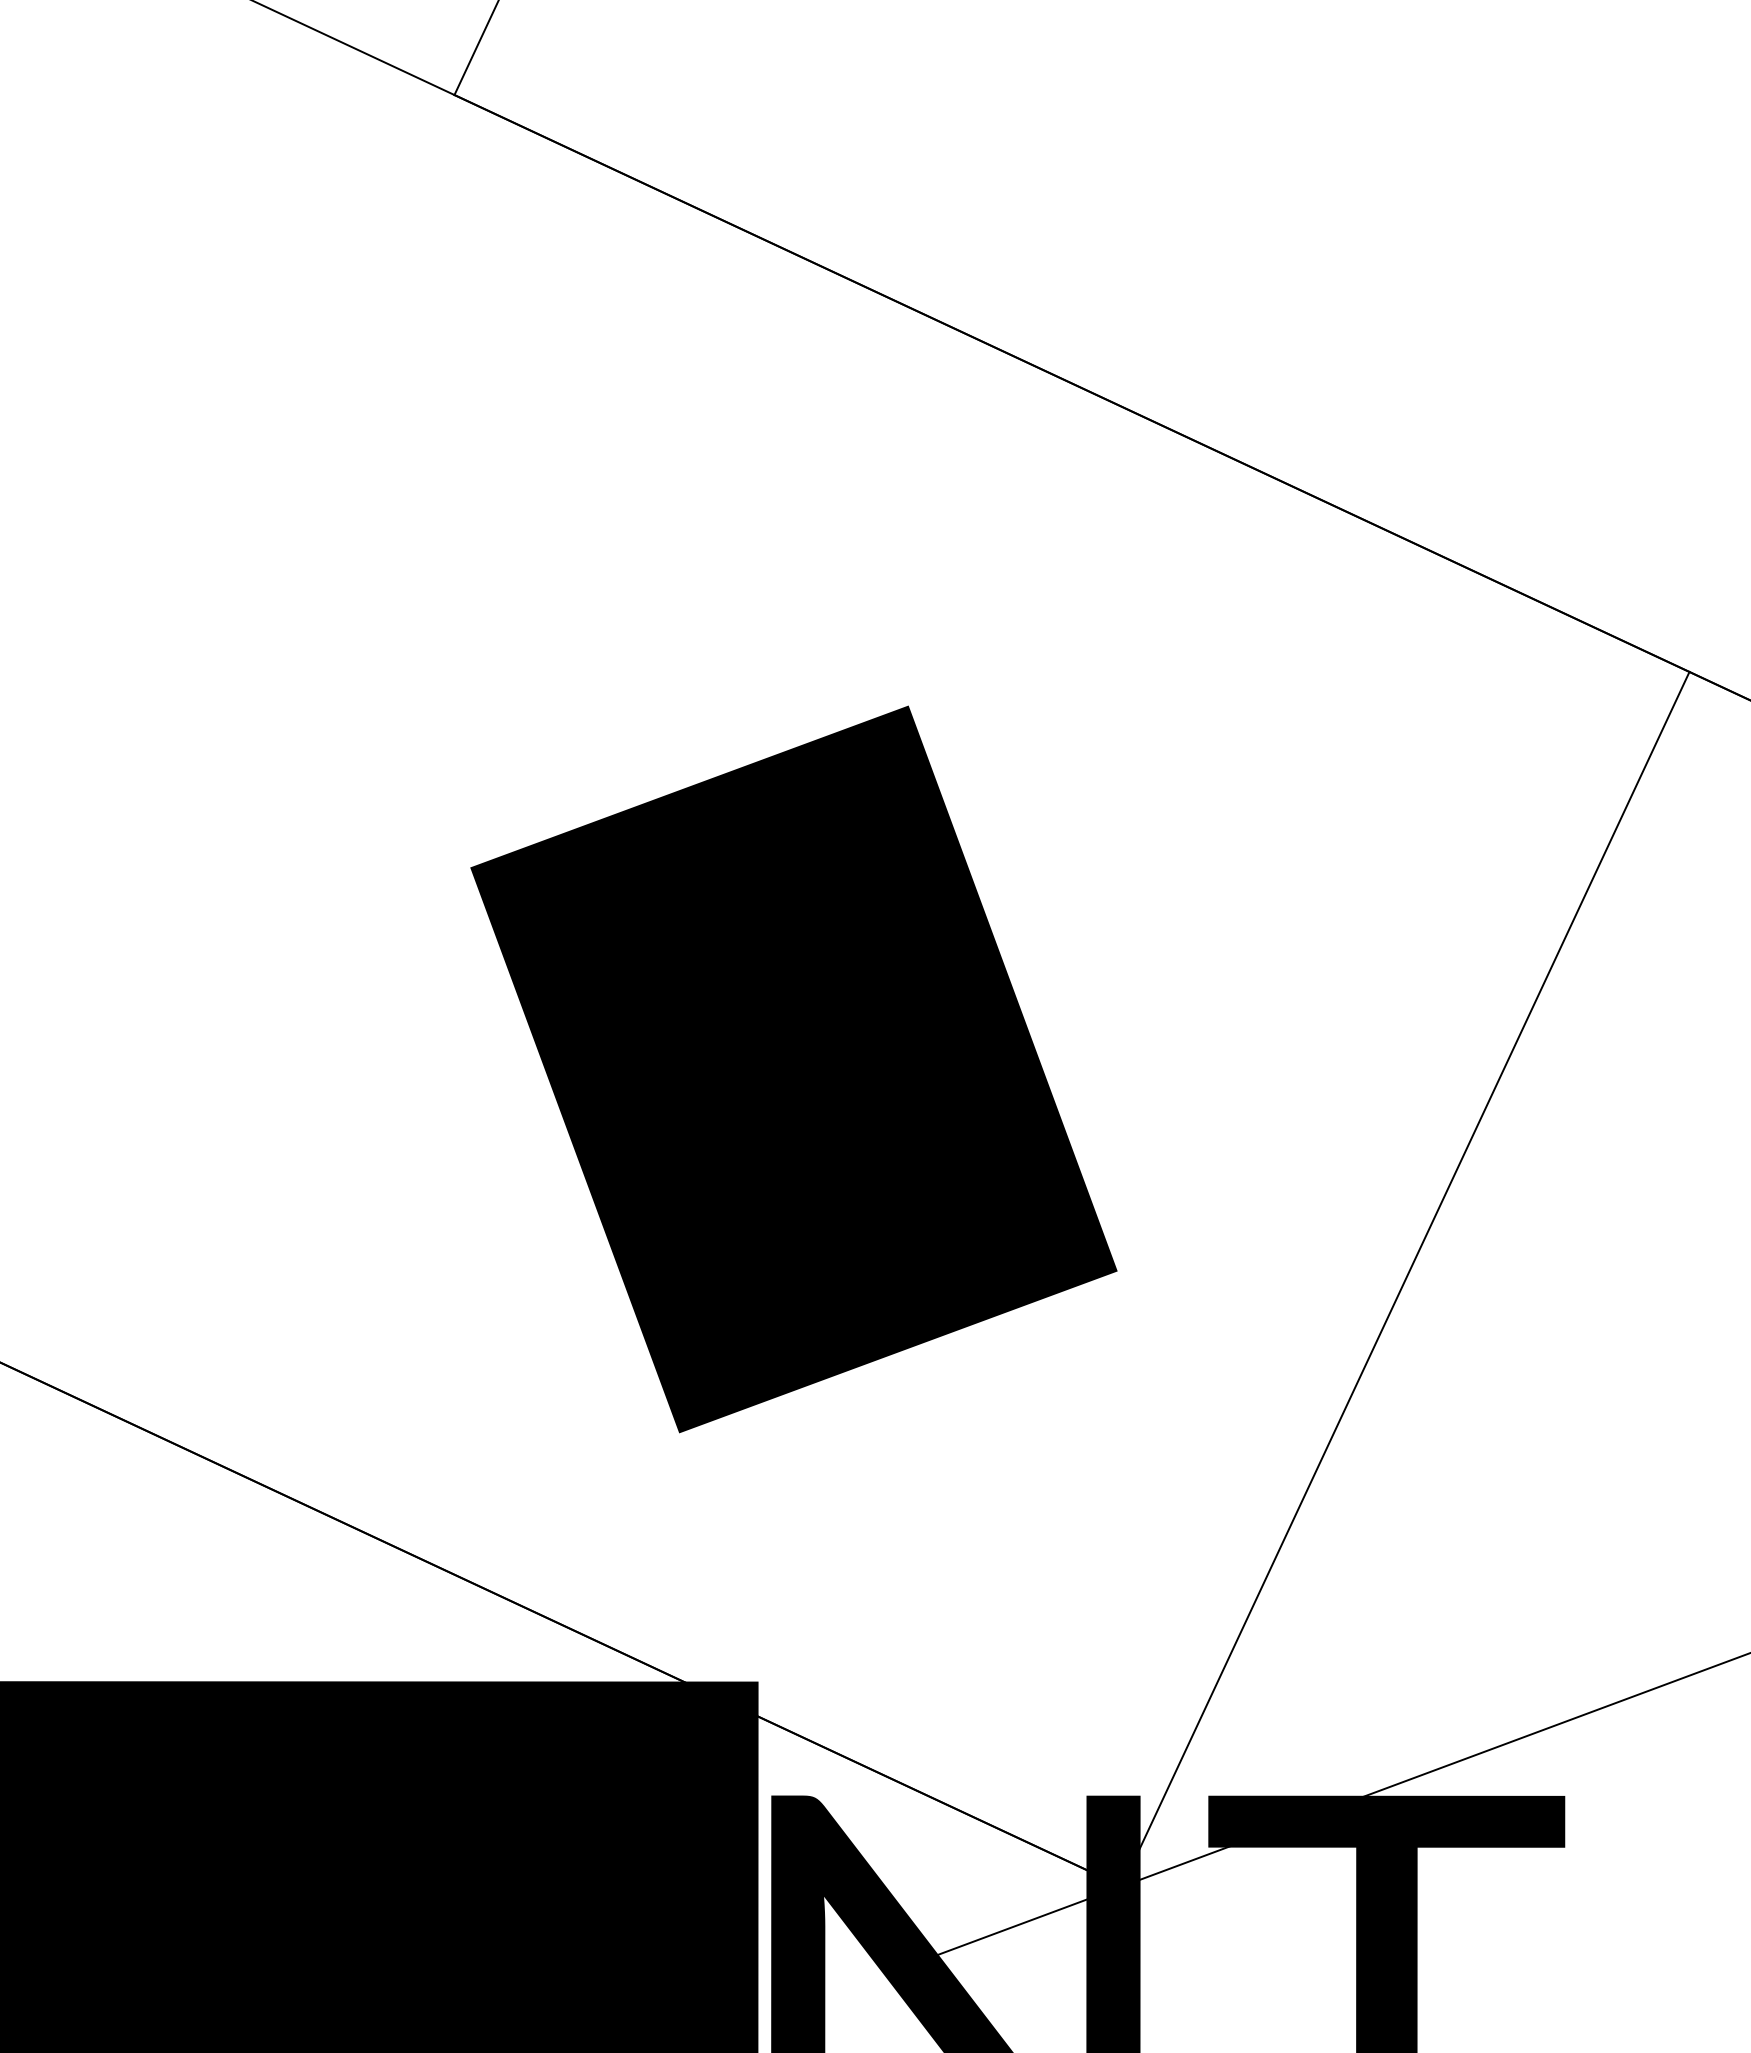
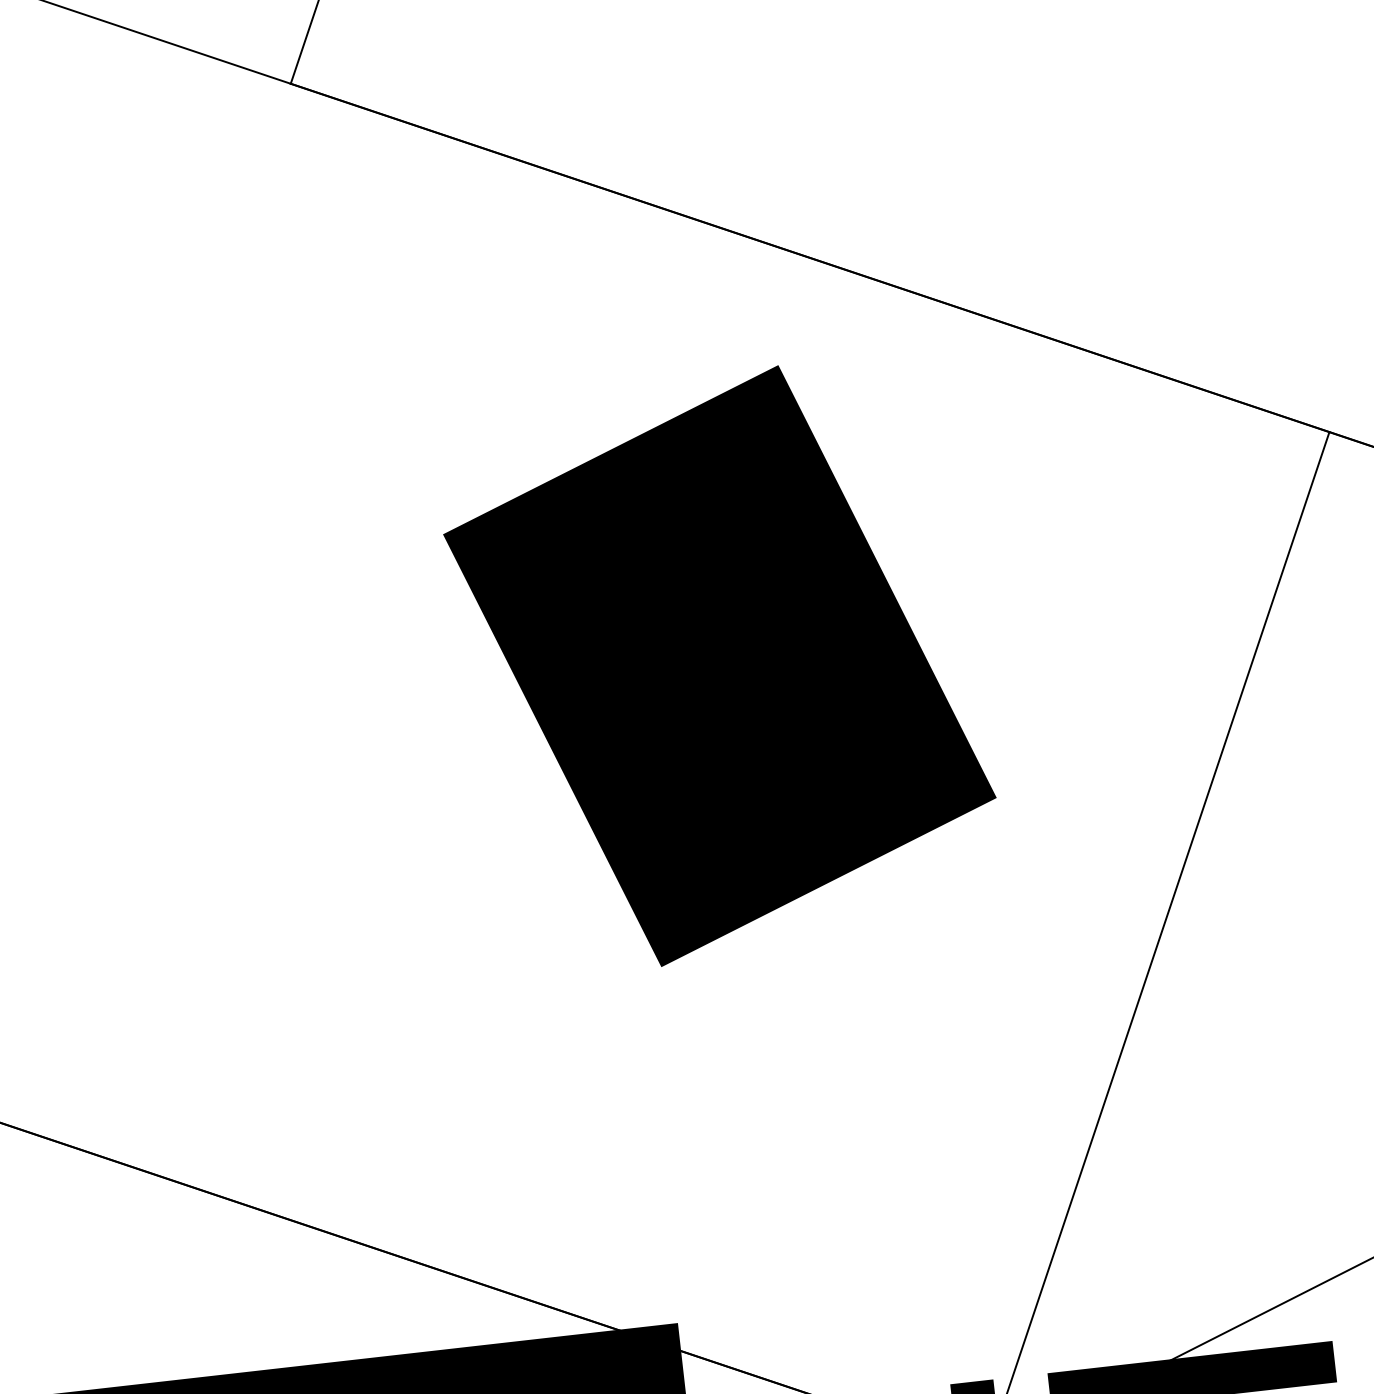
text: (793, 1069) -> (719, 666), moved

